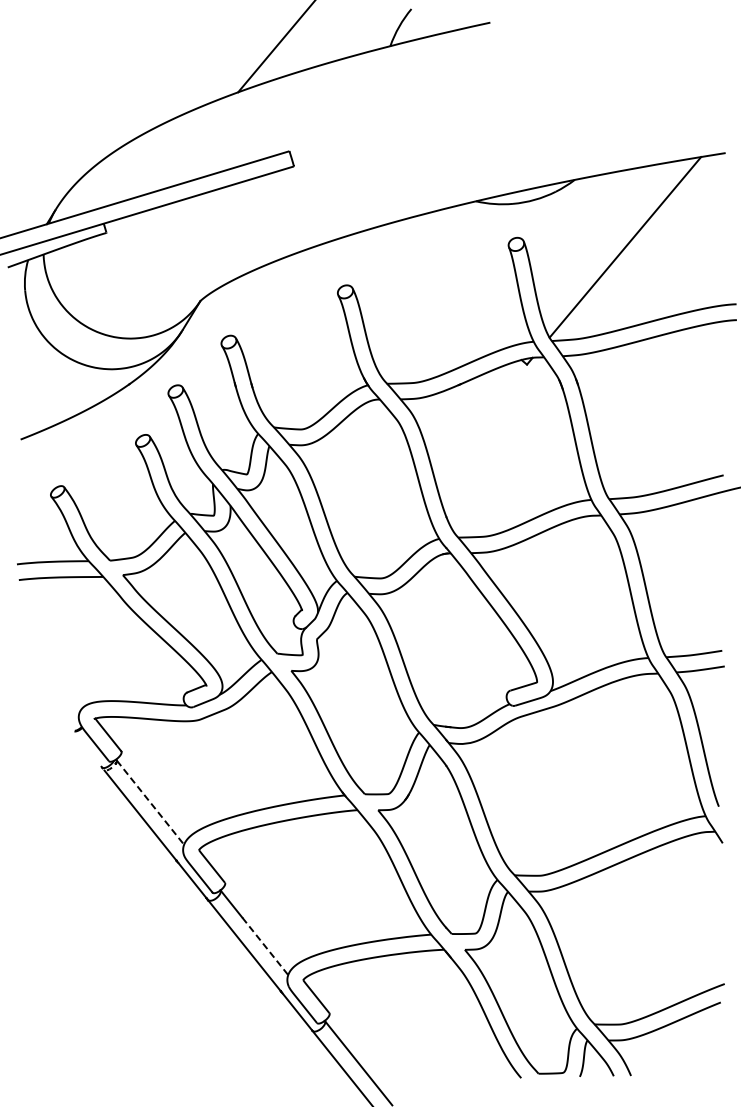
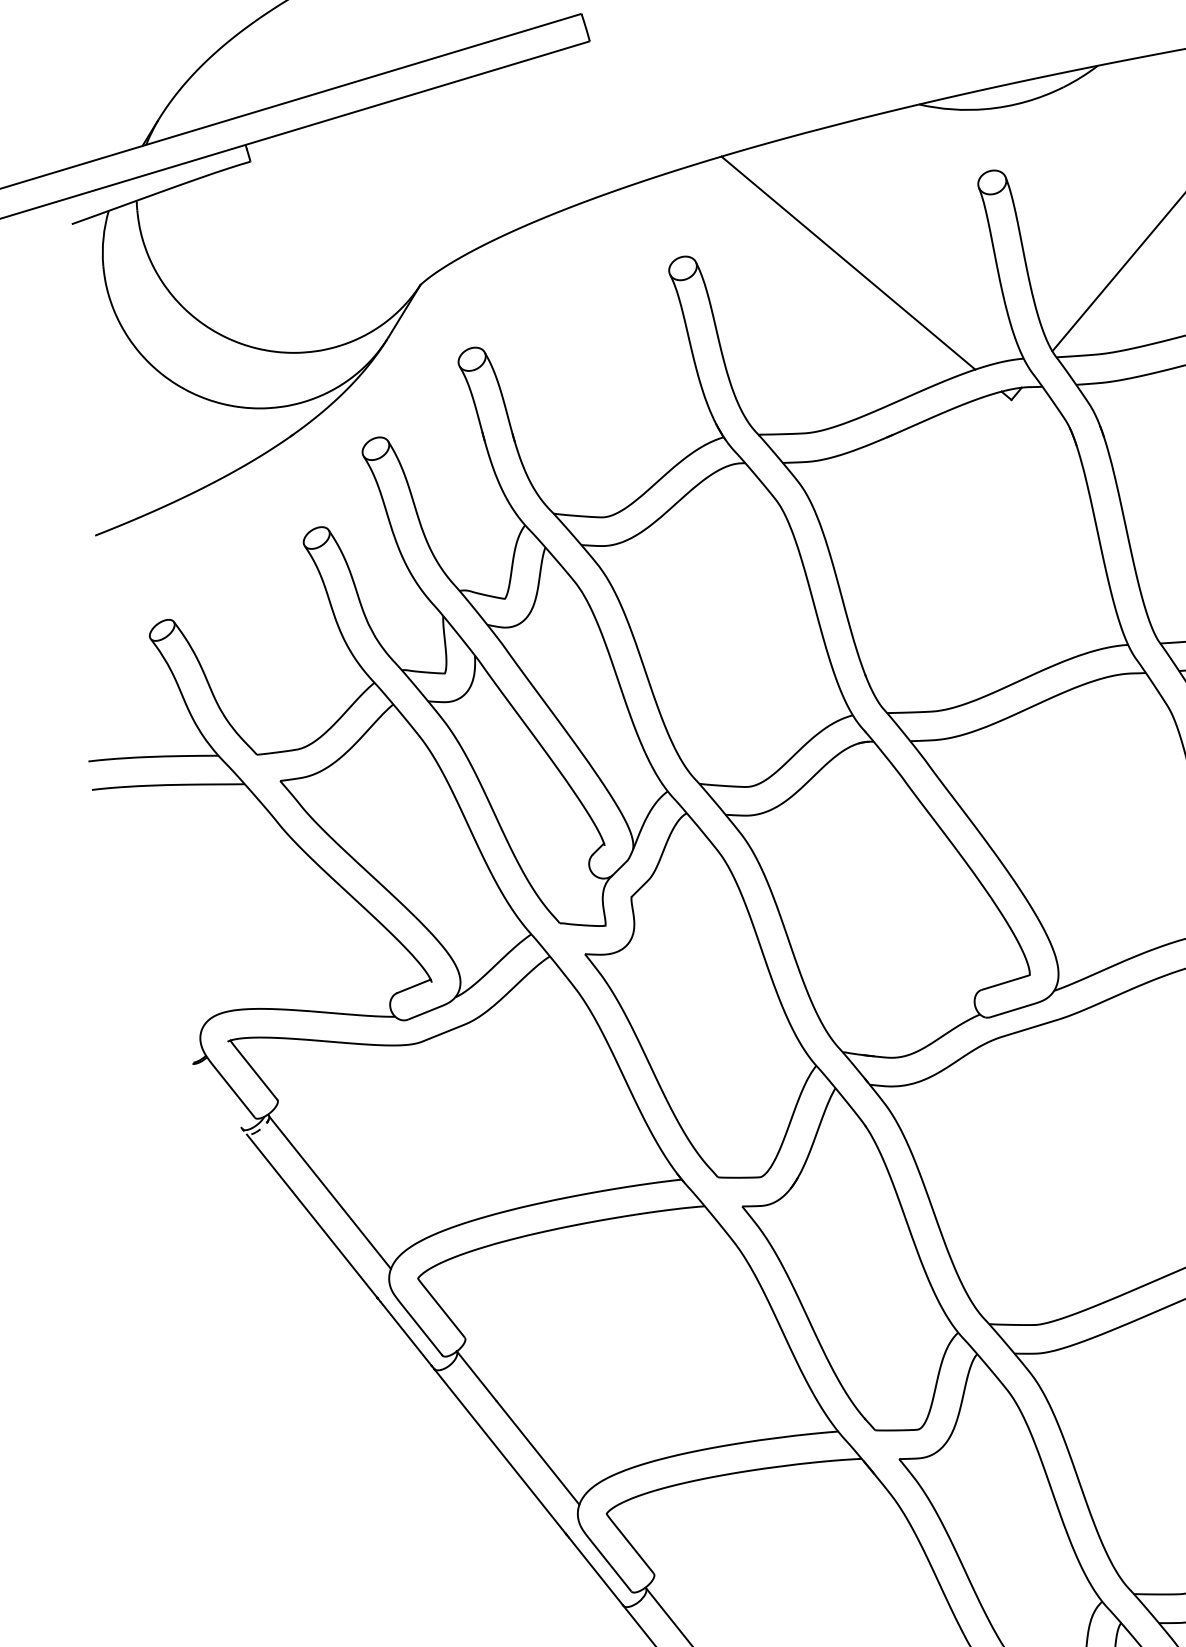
line: (436, 288) -> (847, 262), added
line: (150, 802) -> (330, 1192), dashed -> solid
line: (265, 946) -> (538, 1453), dashed -> solid

